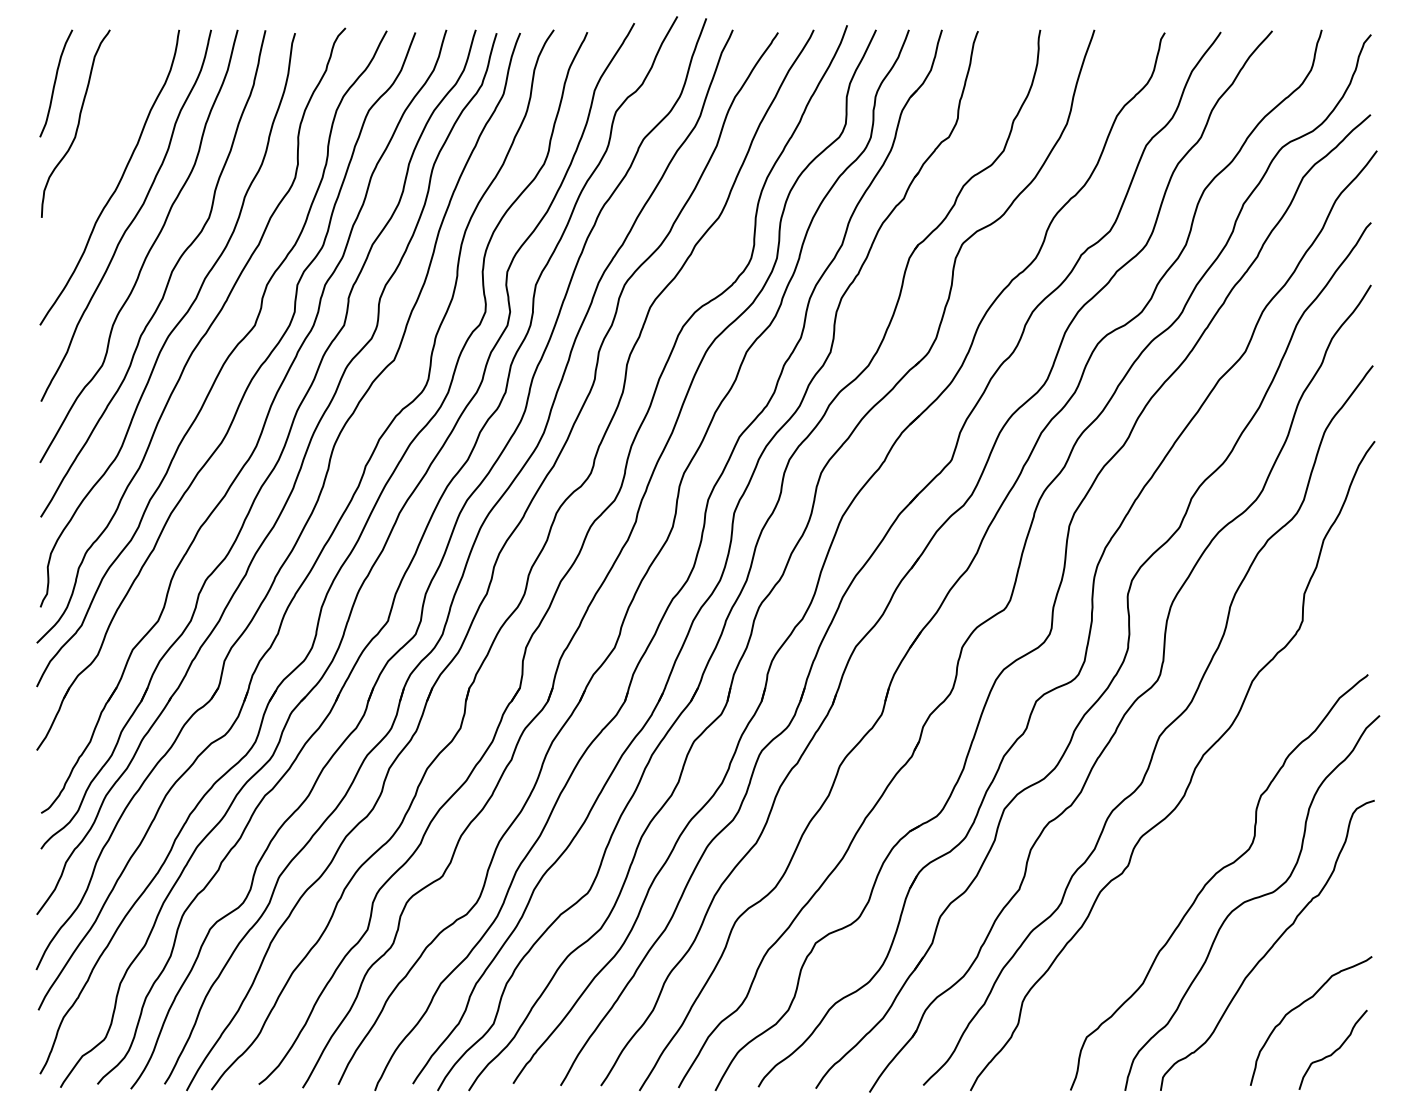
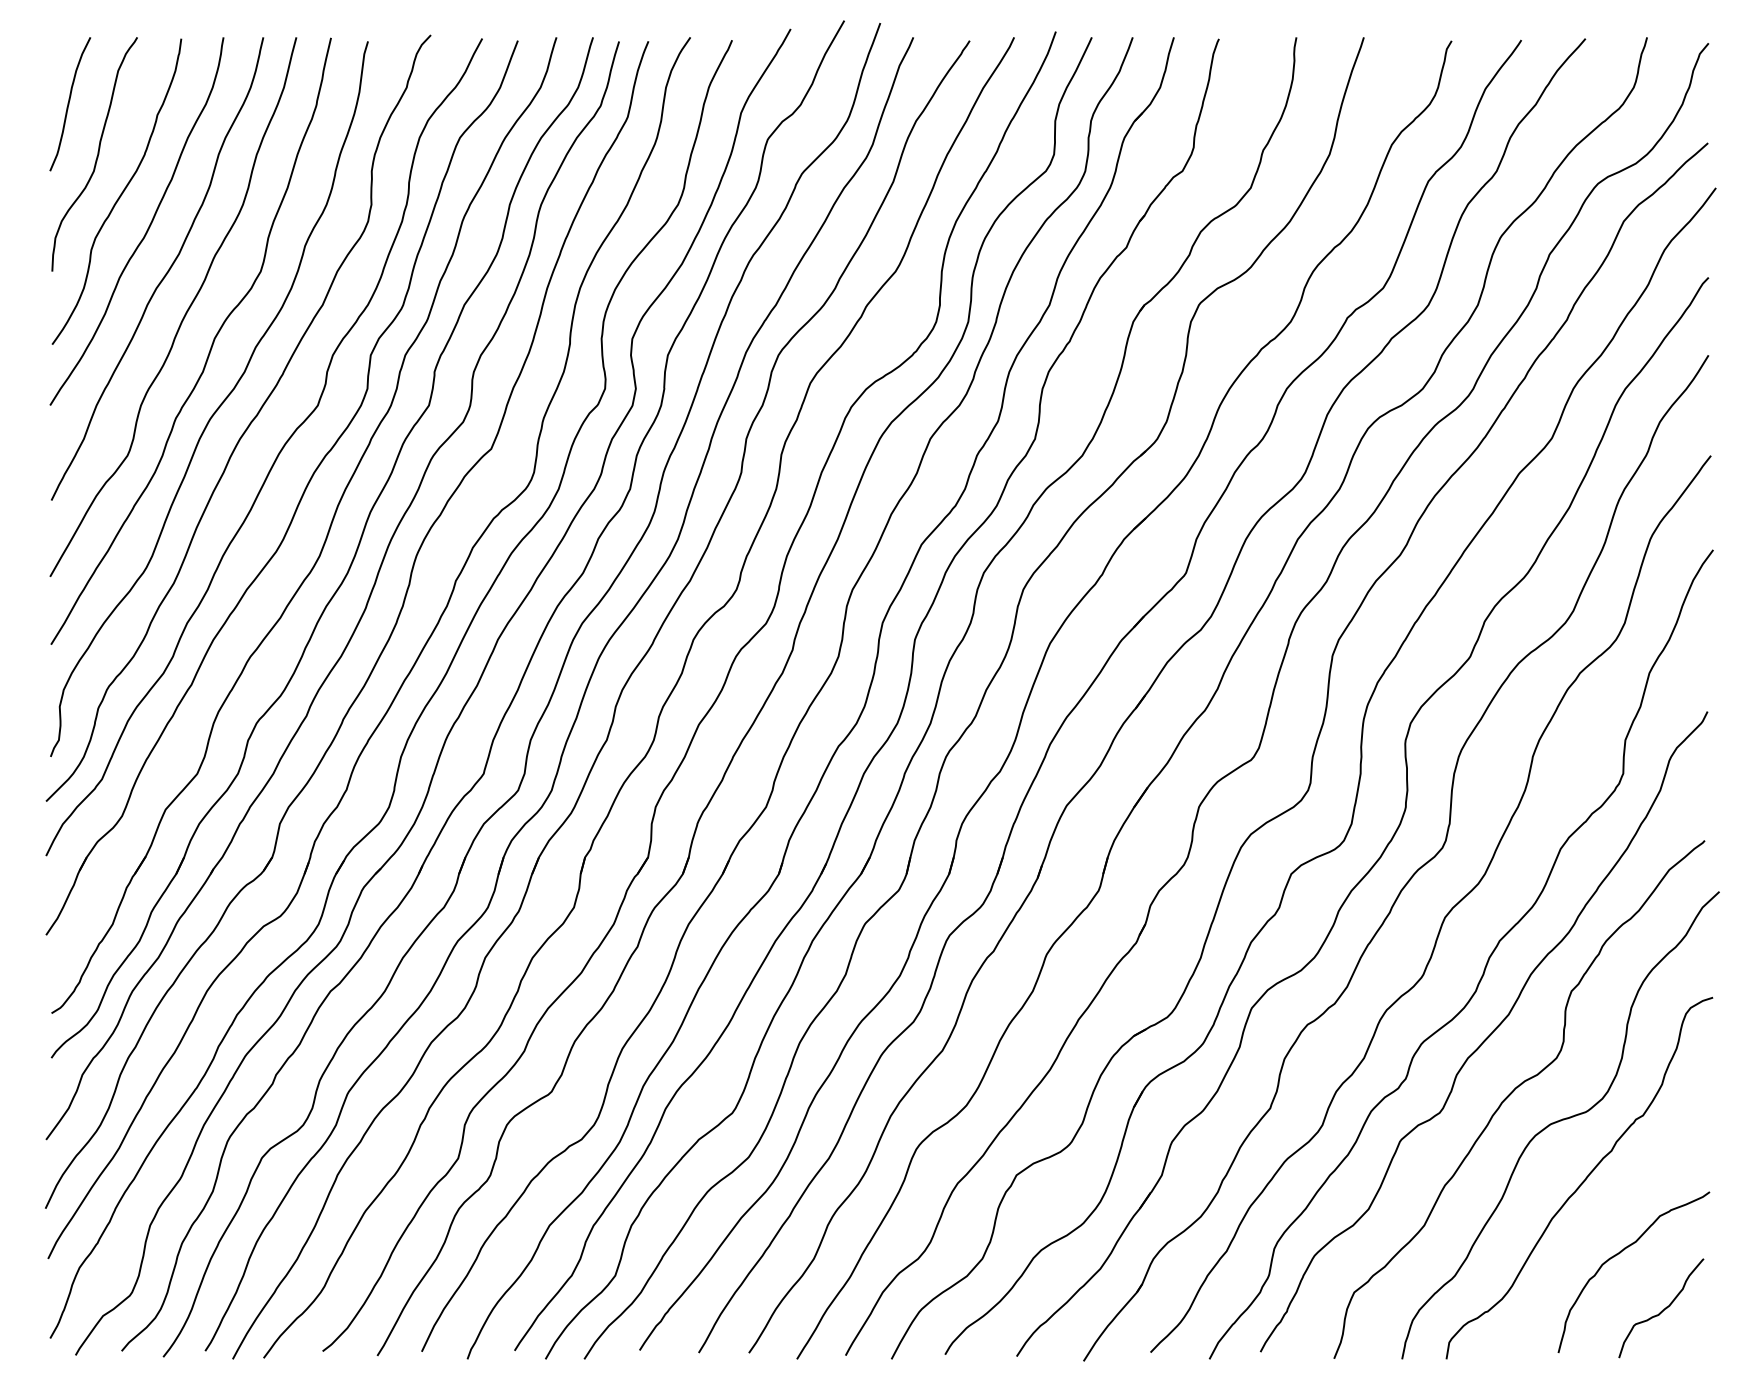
curve: (96, 155) -> (120, 194), added
curve: (1194, 830) -> (1488, 1035), added

